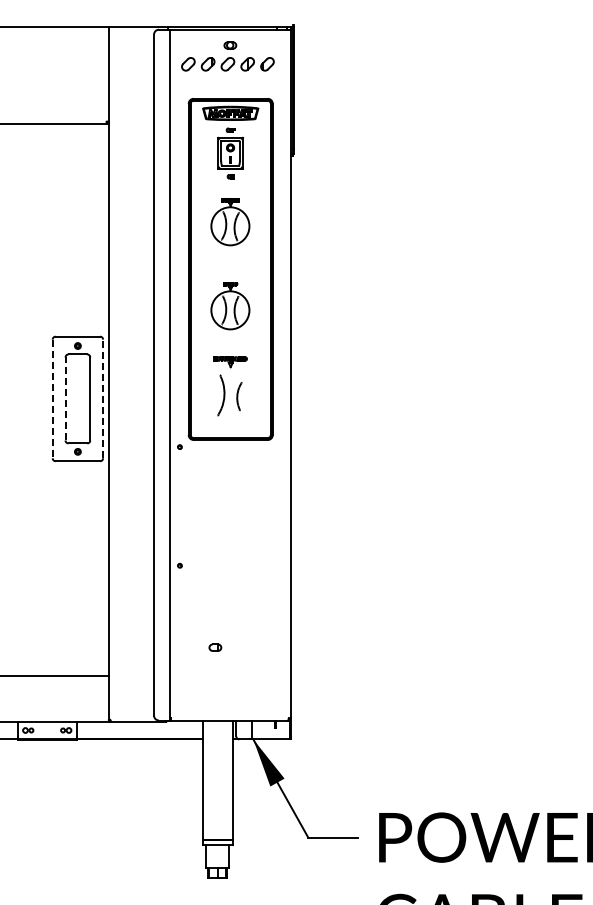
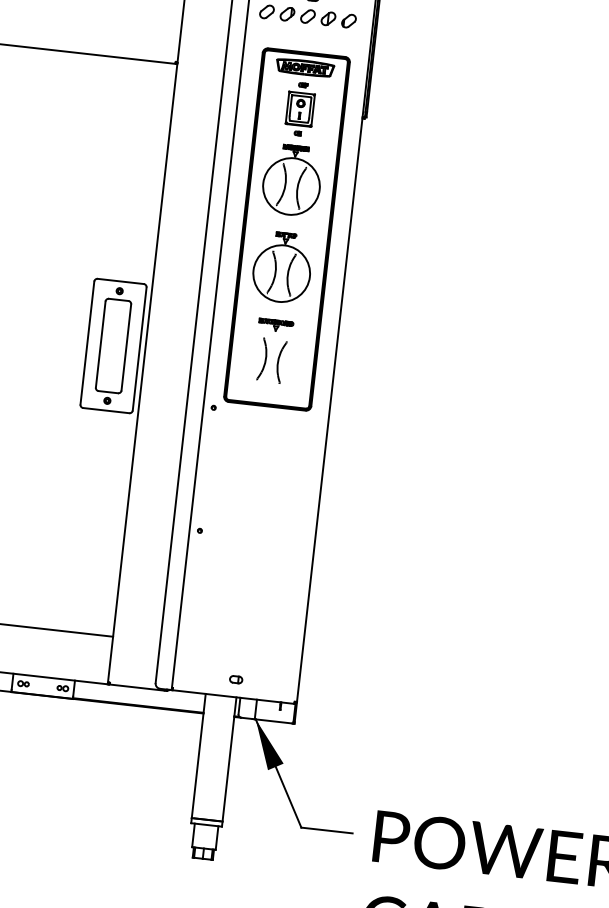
part: (230, 222) -> (292, 180), size x1.43
part: (230, 306) -> (282, 267), size x1.43
part: (239, 396) -> (281, 362), size x1.43
line: (65, 398) -> (100, 344), dashed -> solid
line: (103, 398) -> (140, 348), dashed -> solid
line: (52, 399) -> (87, 343), dashed -> solid
part: (215, 647) -> (236, 679), moved

